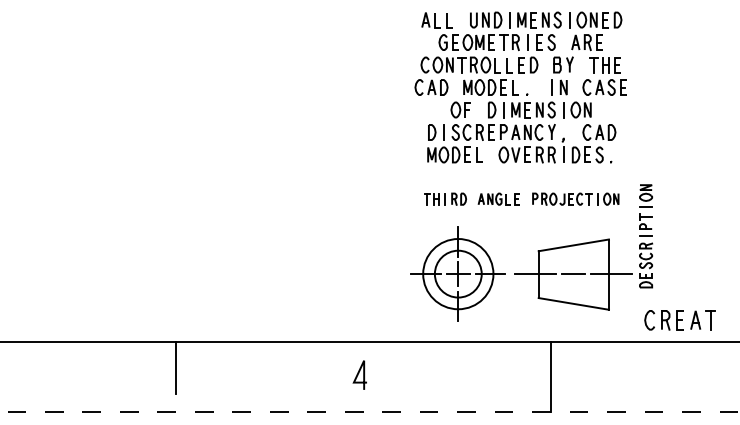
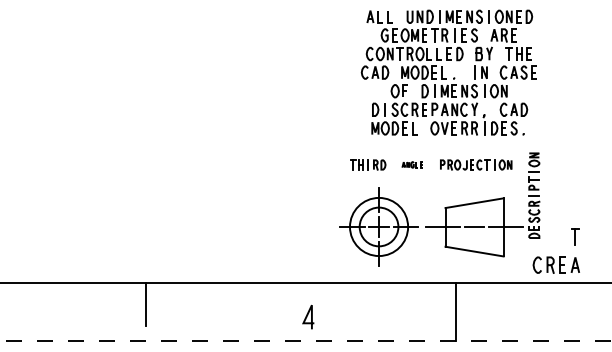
part: (513, 87) -> (442, 72), moved
part: (498, 198) -> (412, 164), size x0.6
part: (710, 320) -> (575, 237), moved
line: (359, 373) -> (308, 315), moved

